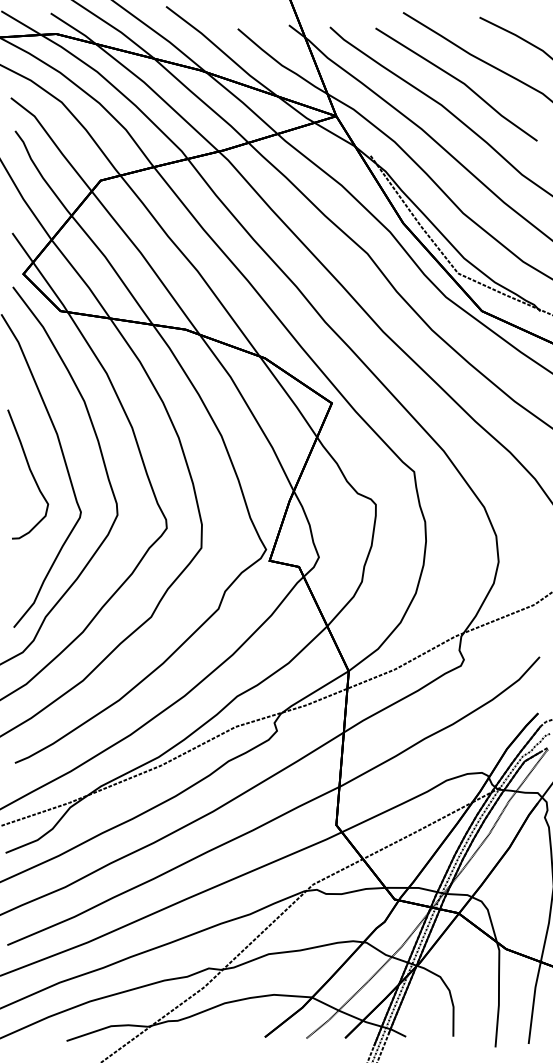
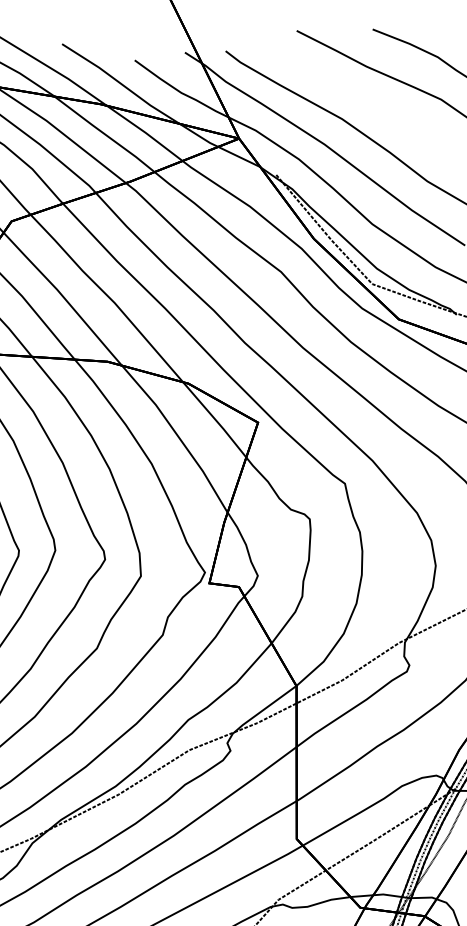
line: (458, 81) -> (357, 94), removed

